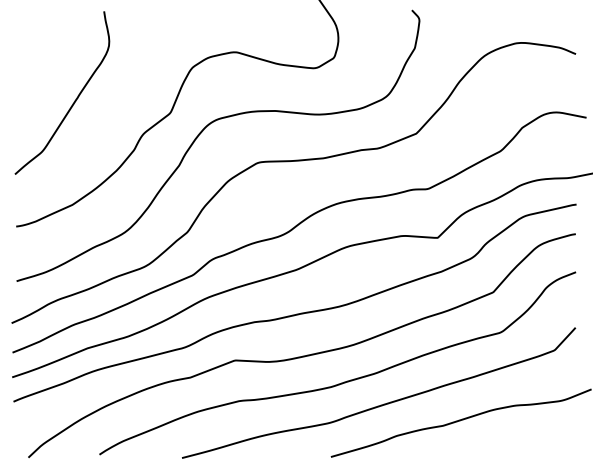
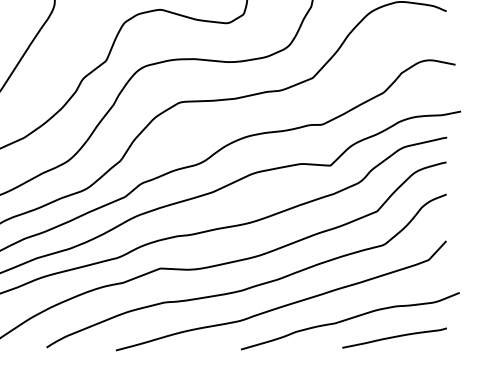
curve: (513, 442) -> (394, 337), added

